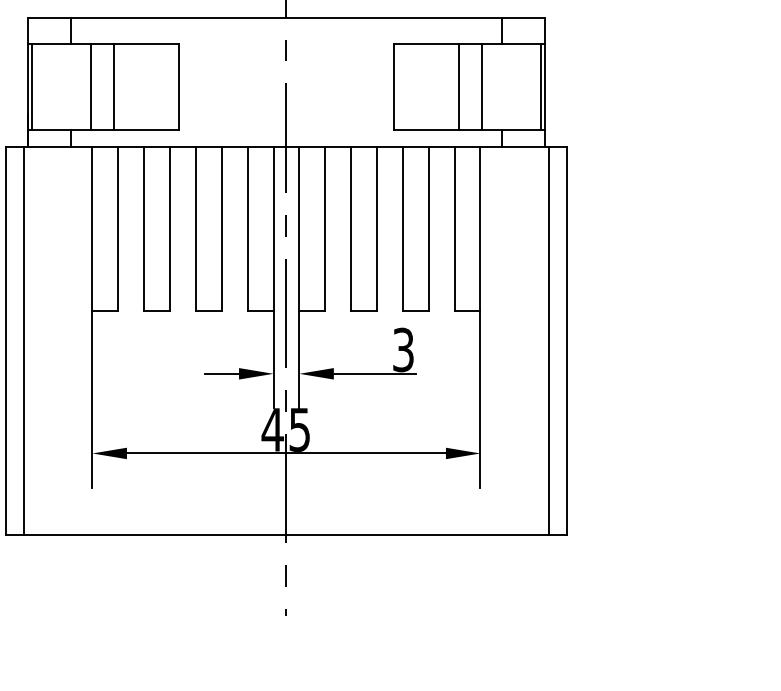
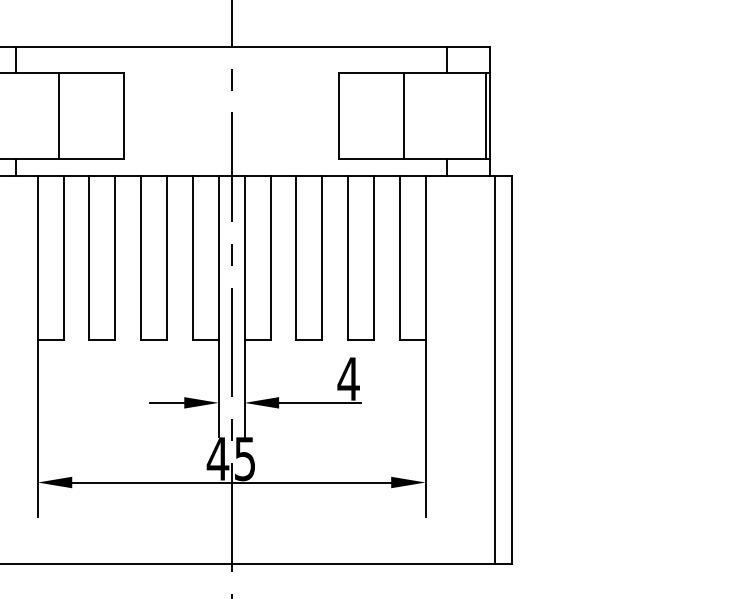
line: (91, 86) -> (36, 115), removed
line: (481, 86) -> (426, 115), removed
text: (403, 349) -> (348, 378), 3 -> 4

